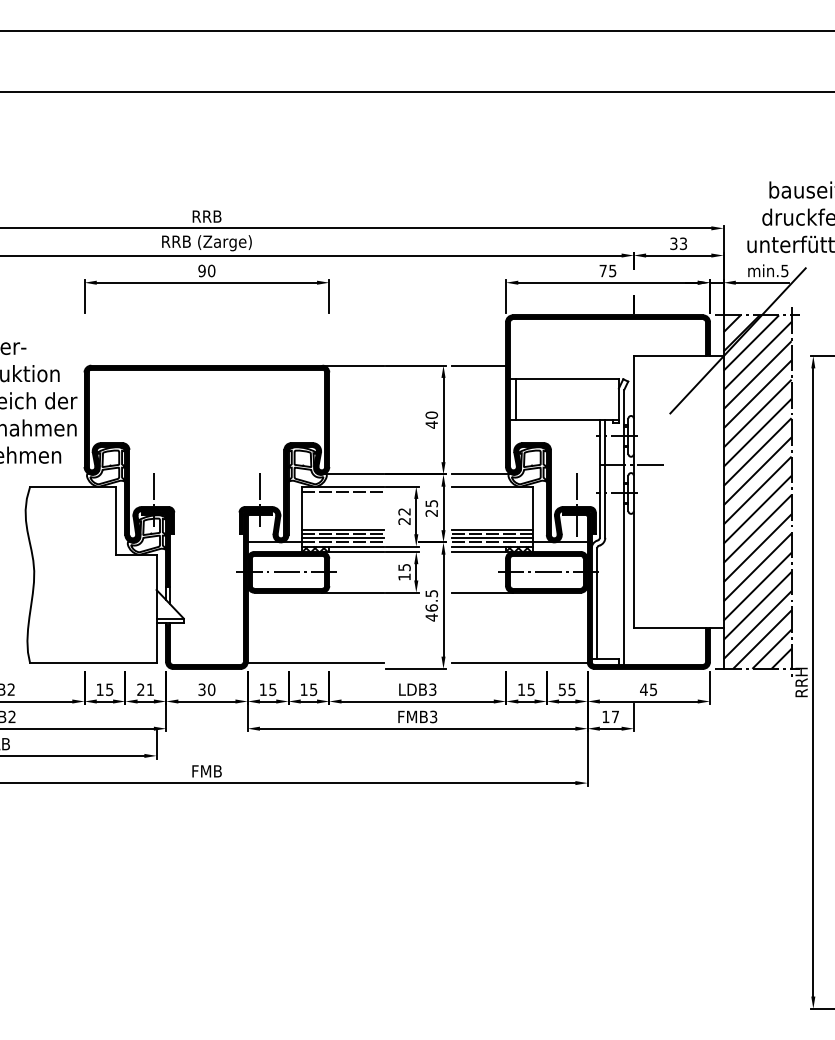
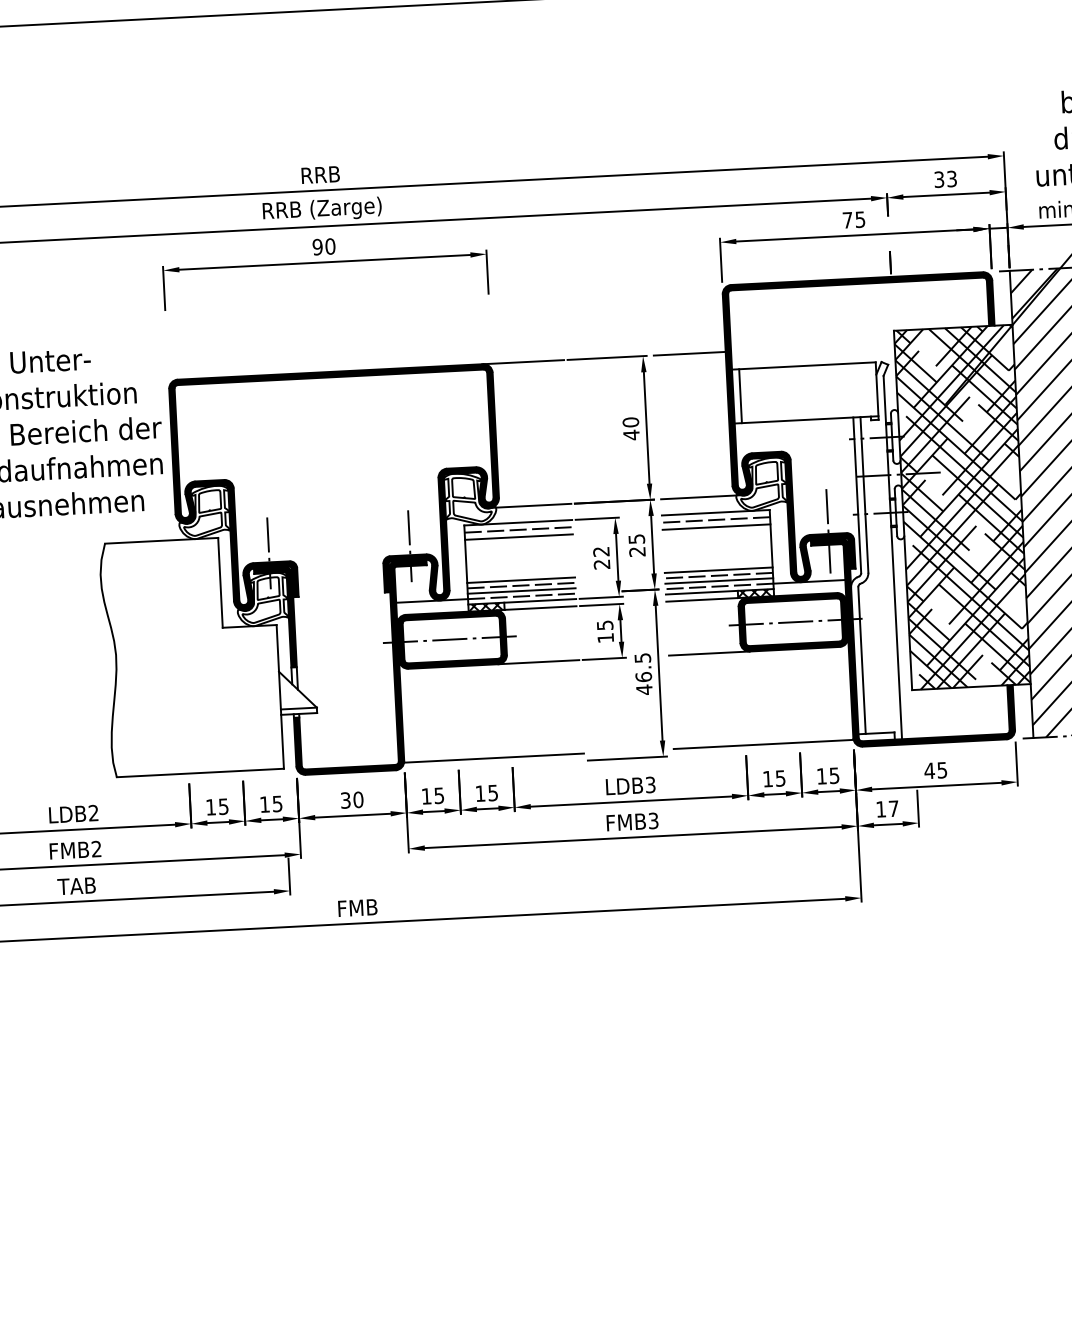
line: (492, 492) -> (716, 520), added
hatch: (678, 492) -> (962, 507), added
line: (342, 497) -> (518, 537), added
line: (492, 497) -> (716, 527), added
text: (145, 689) -> (270, 803), 21 -> 15
text: (561, 689) -> (820, 776), 55 -> 15

